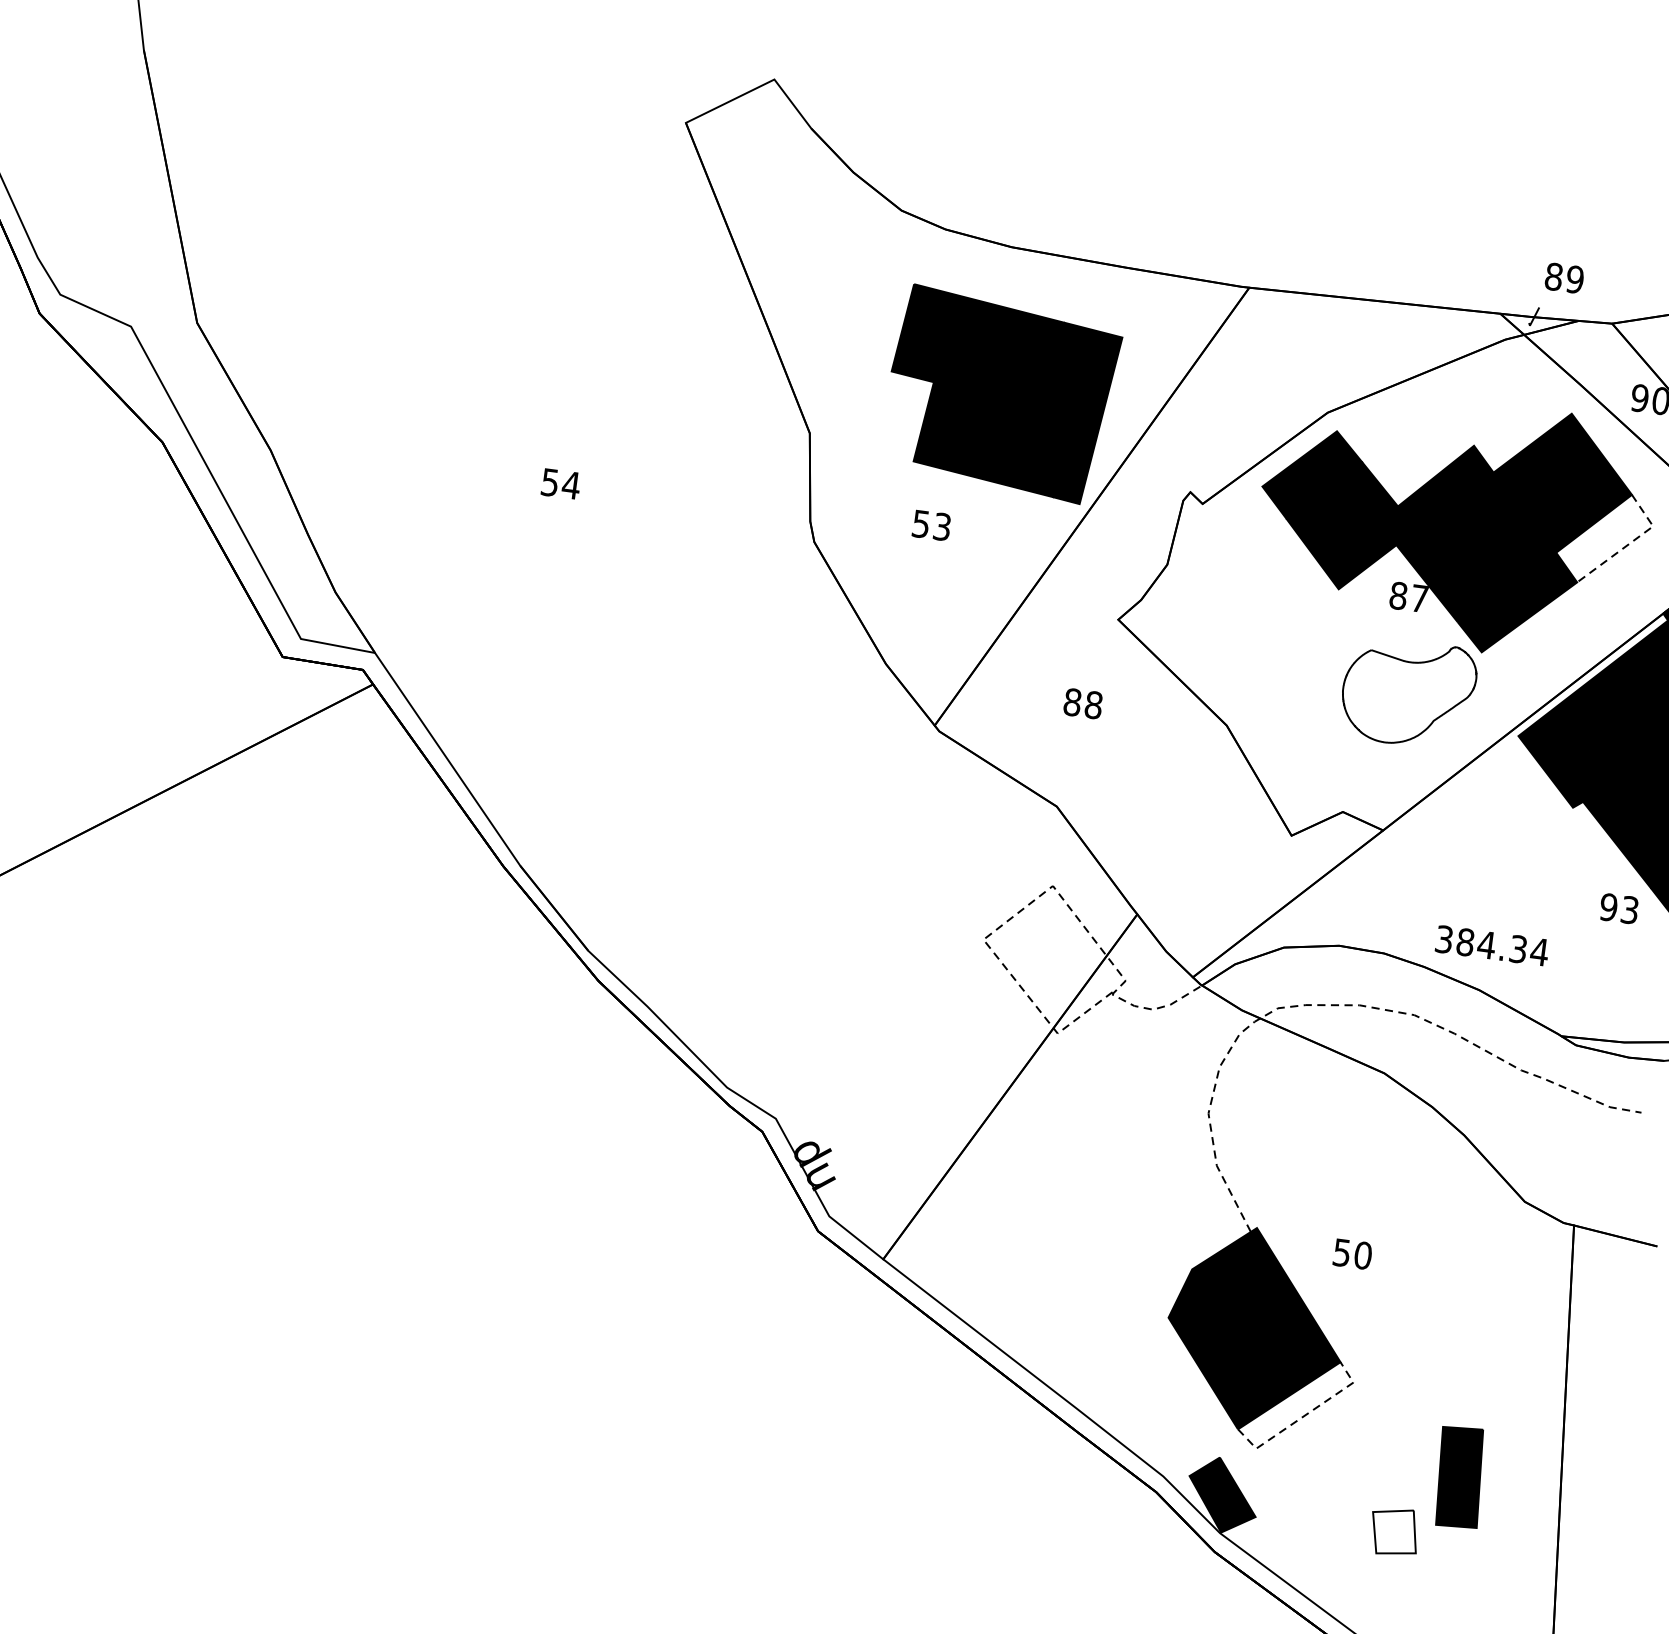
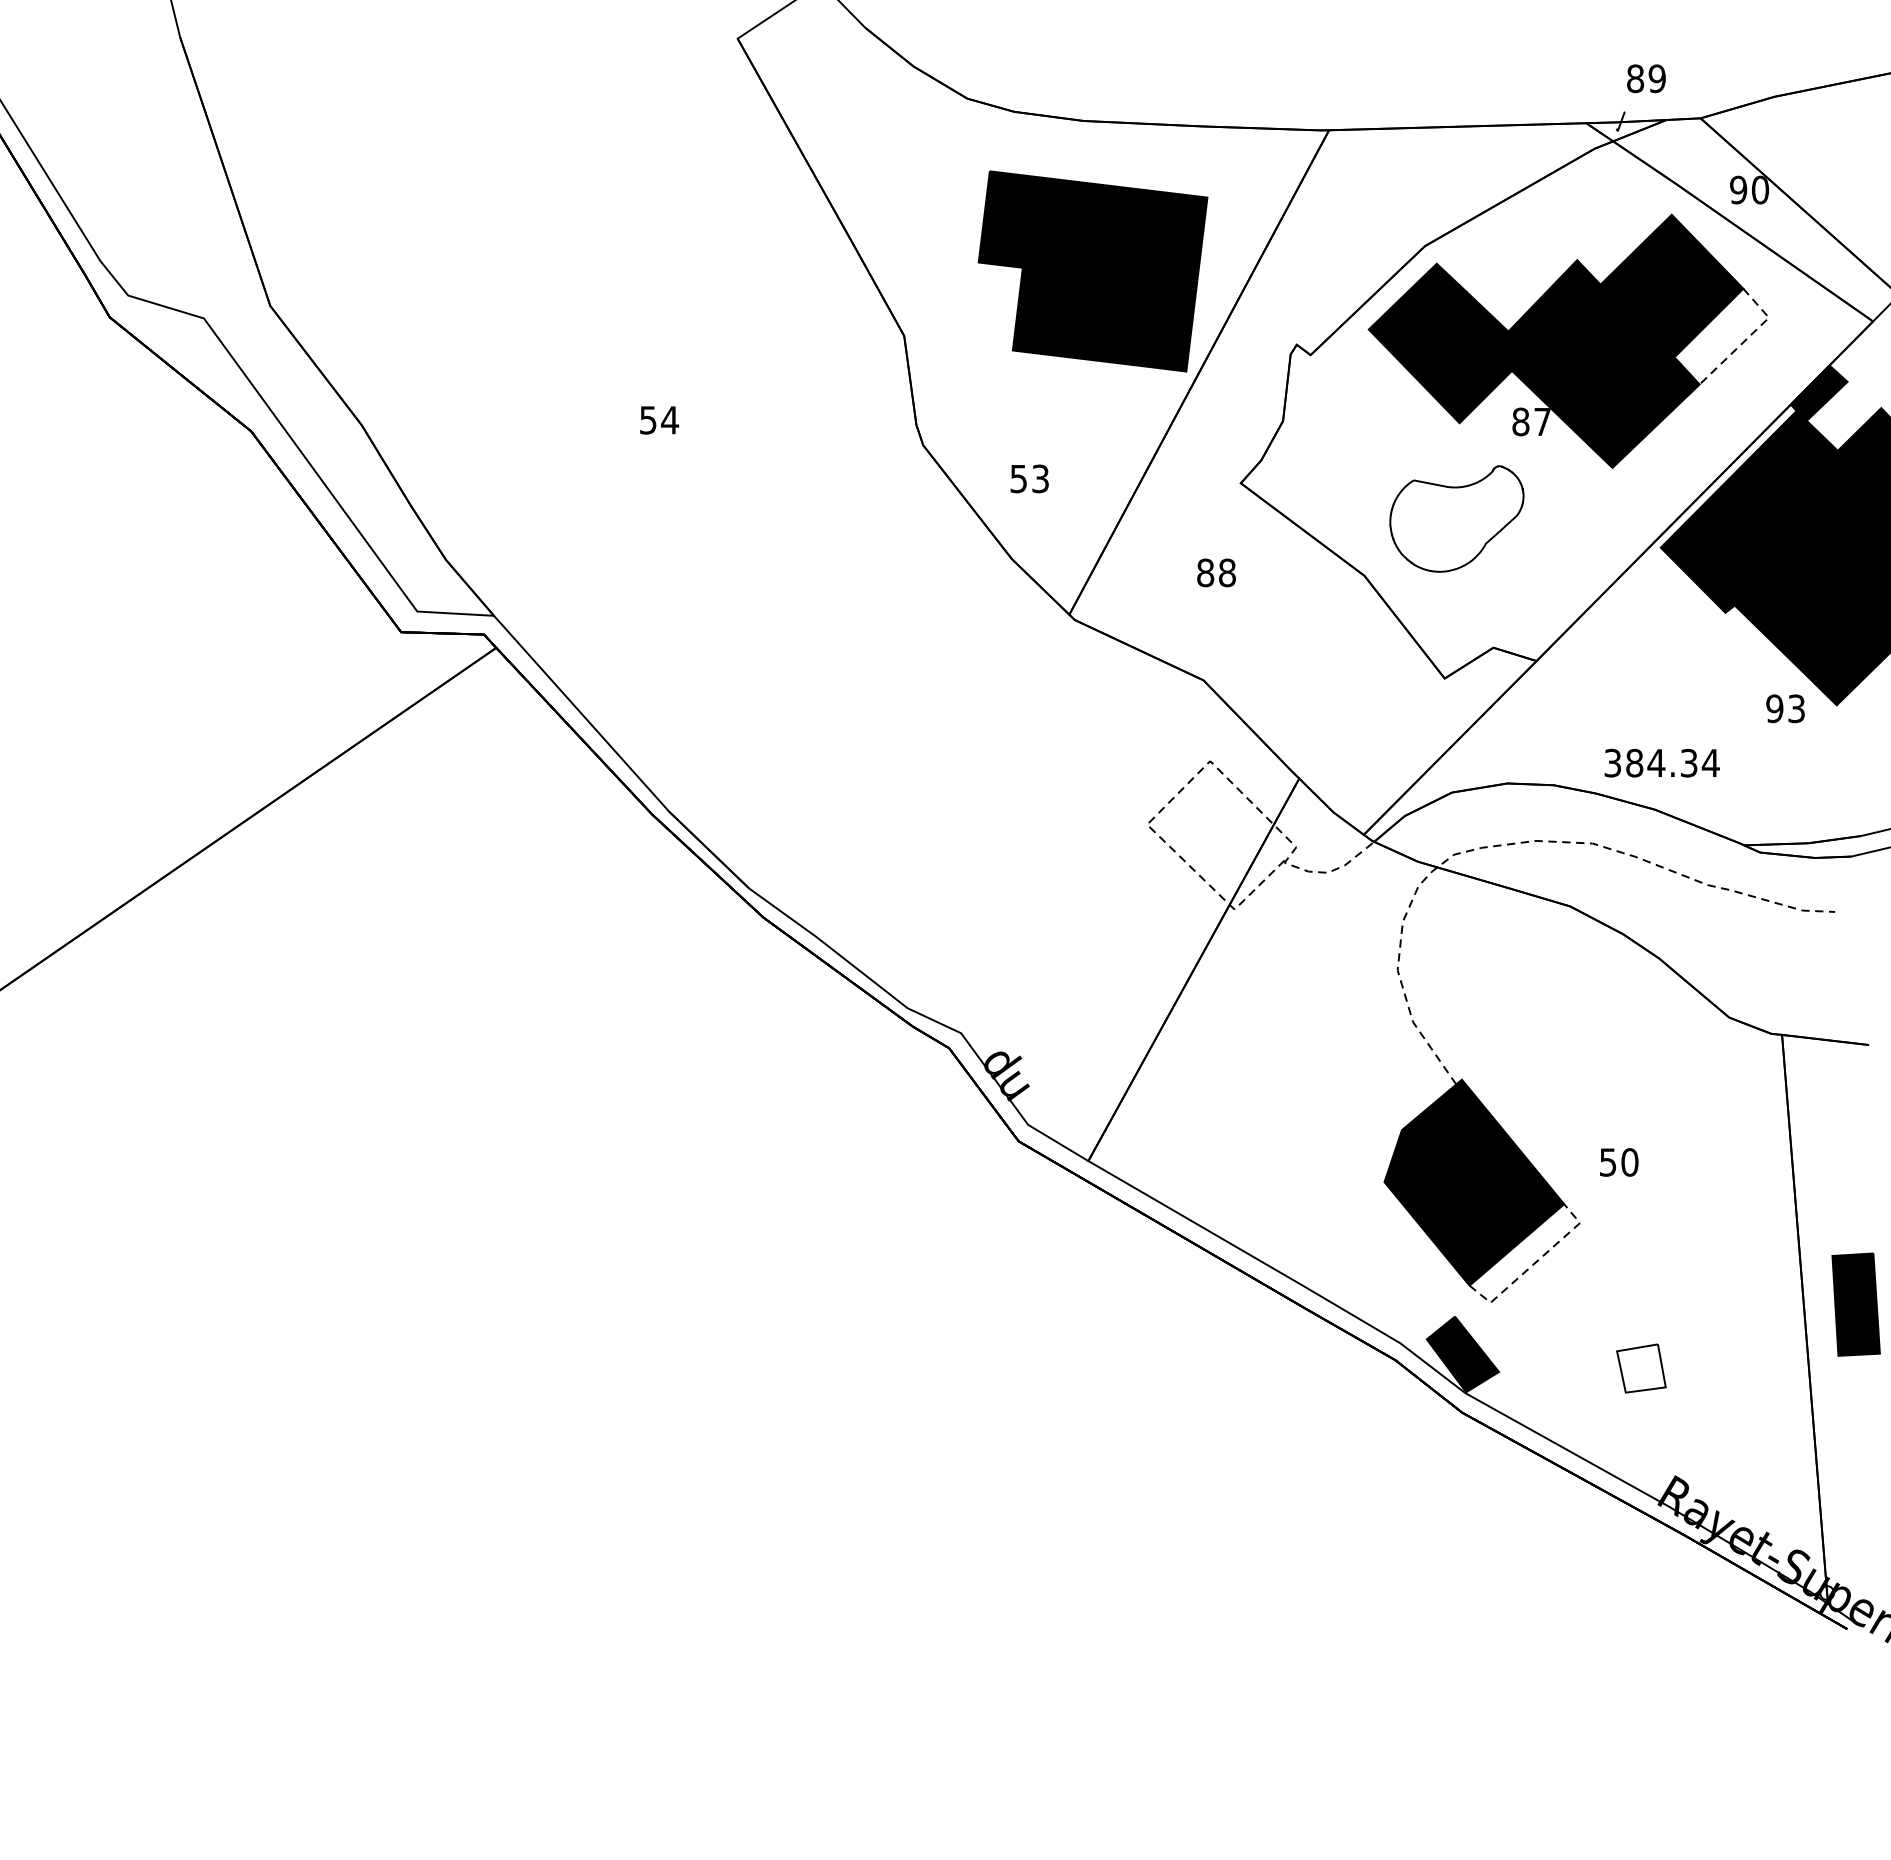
text: (931, 525) -> (1029, 478), moved
part: (1408, 692) -> (1456, 518), moved
text: (1353, 1254) -> (1619, 1162), moved
part: (1459, 1477) -> (1855, 1304), moved

